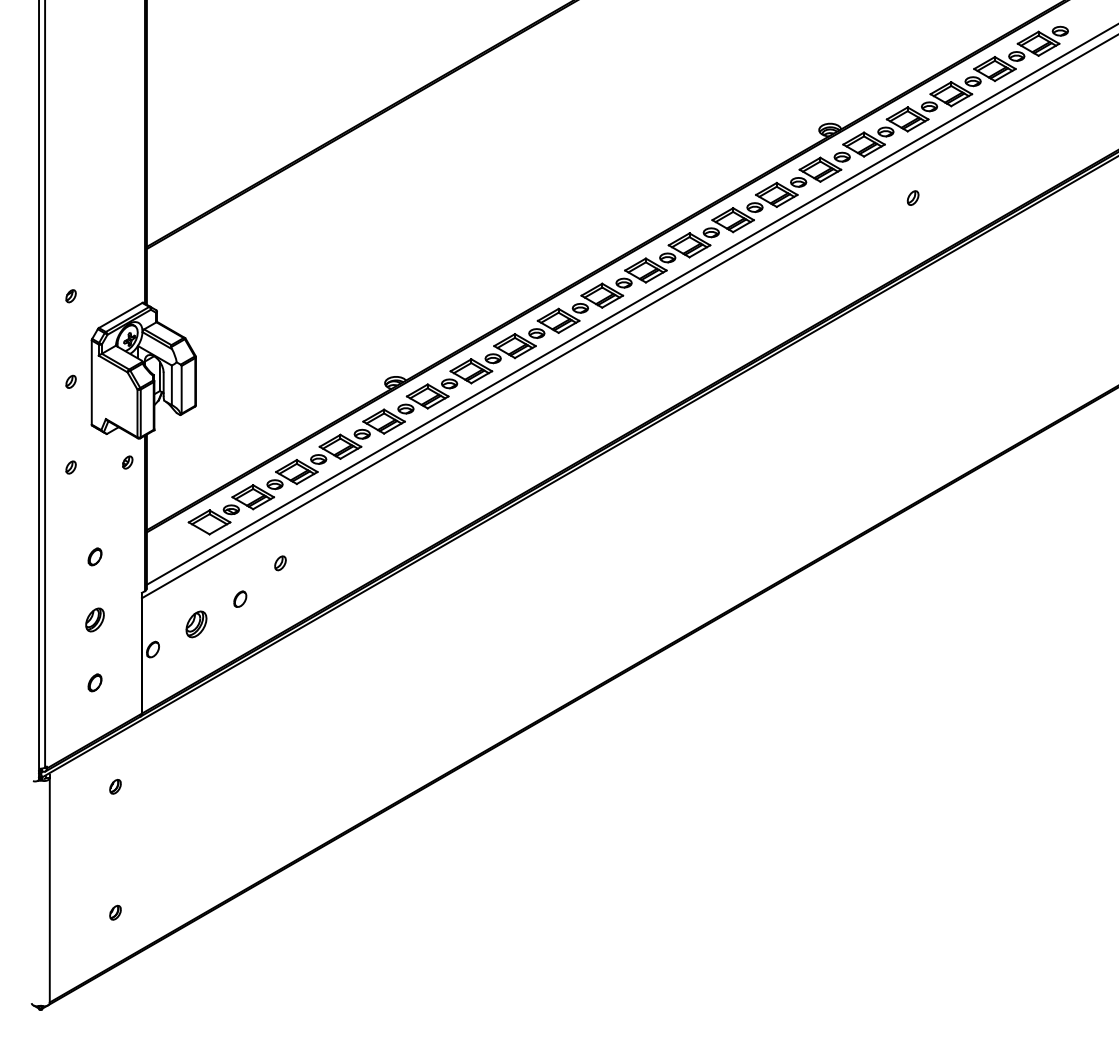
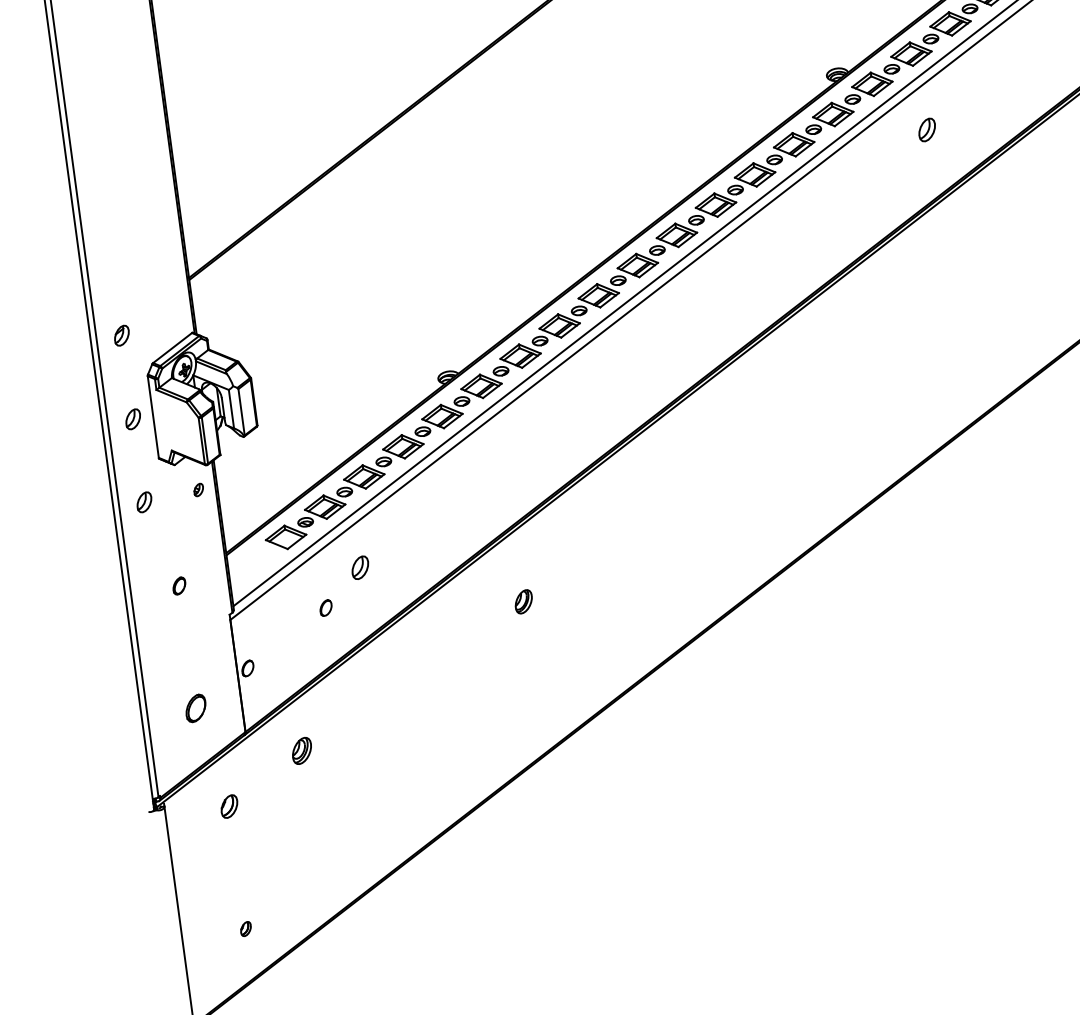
part: (912, 197) -> (926, 129), size x1.6
part: (70, 296) -> (121, 336), size x1.6
part: (70, 381) -> (132, 418), size x1.6
part: (70, 467) -> (143, 502), size x1.6
part: (280, 563) -> (360, 568), size x1.6
part: (94, 619) -> (523, 601), moved
part: (196, 624) -> (302, 751), moved
part: (94, 682) -> (195, 708), size x1.6
part: (115, 786) -> (229, 806), size x1.6

